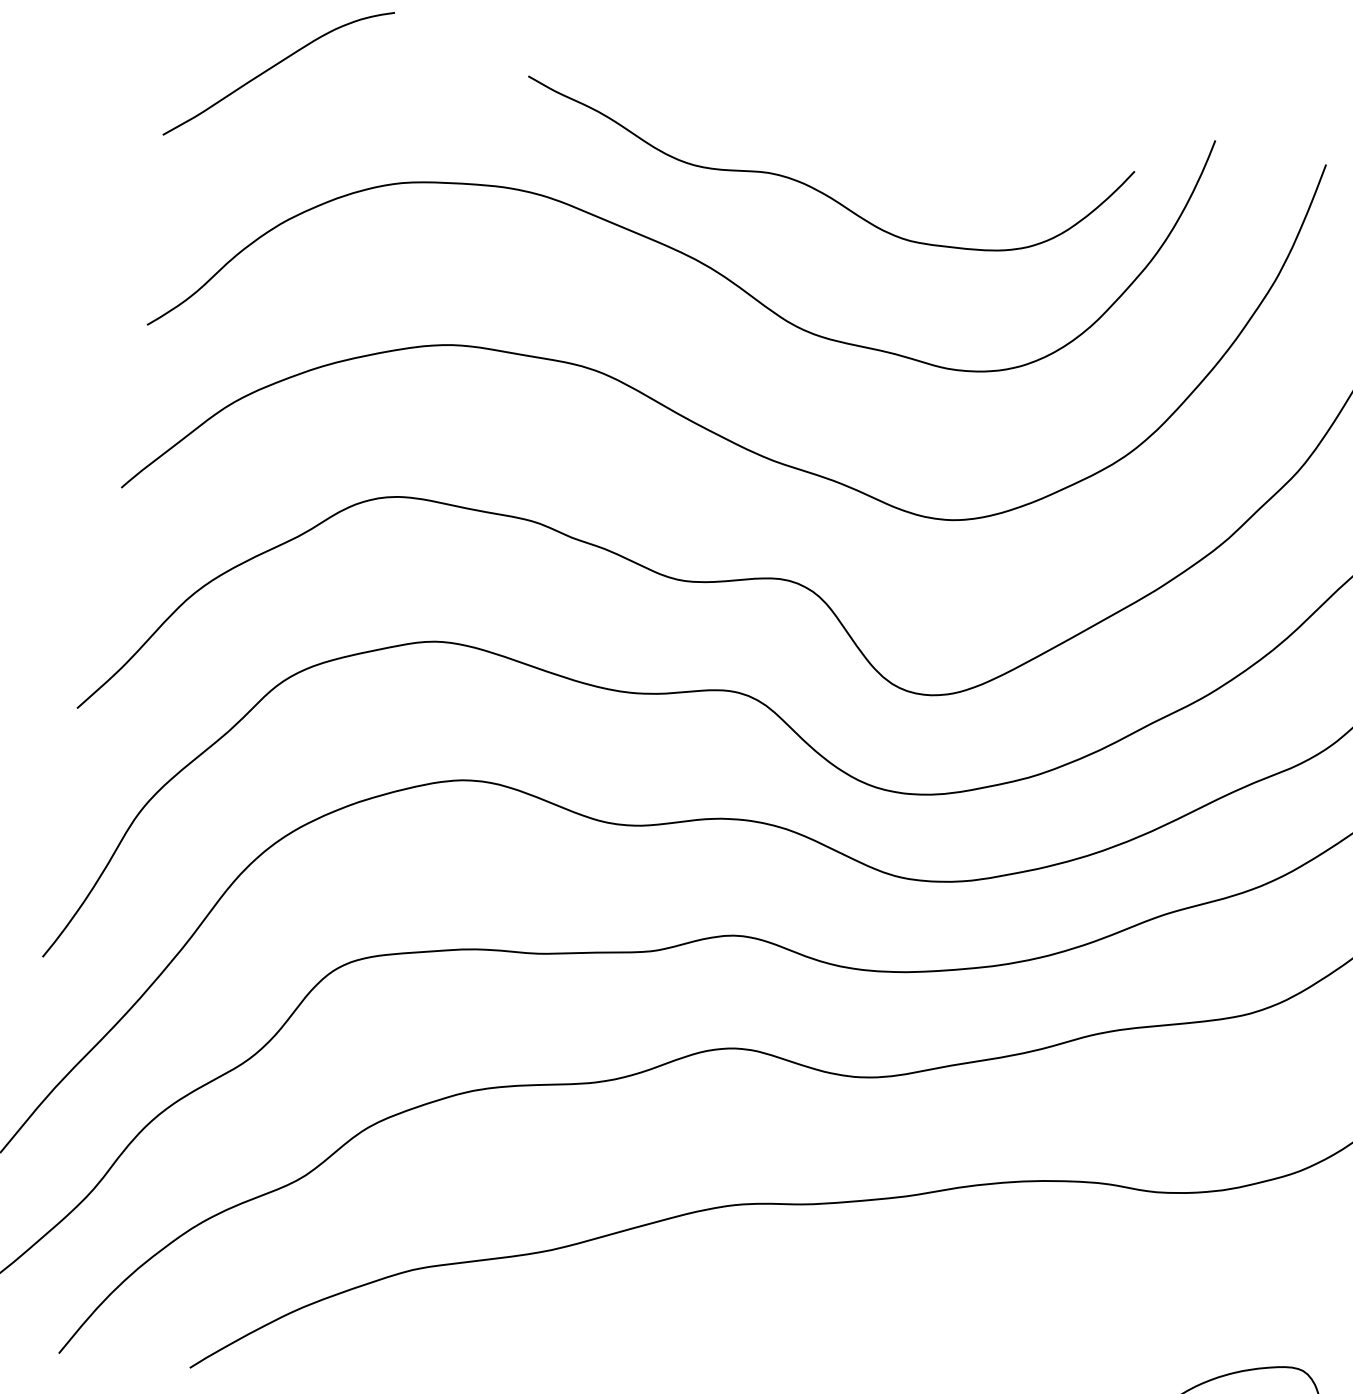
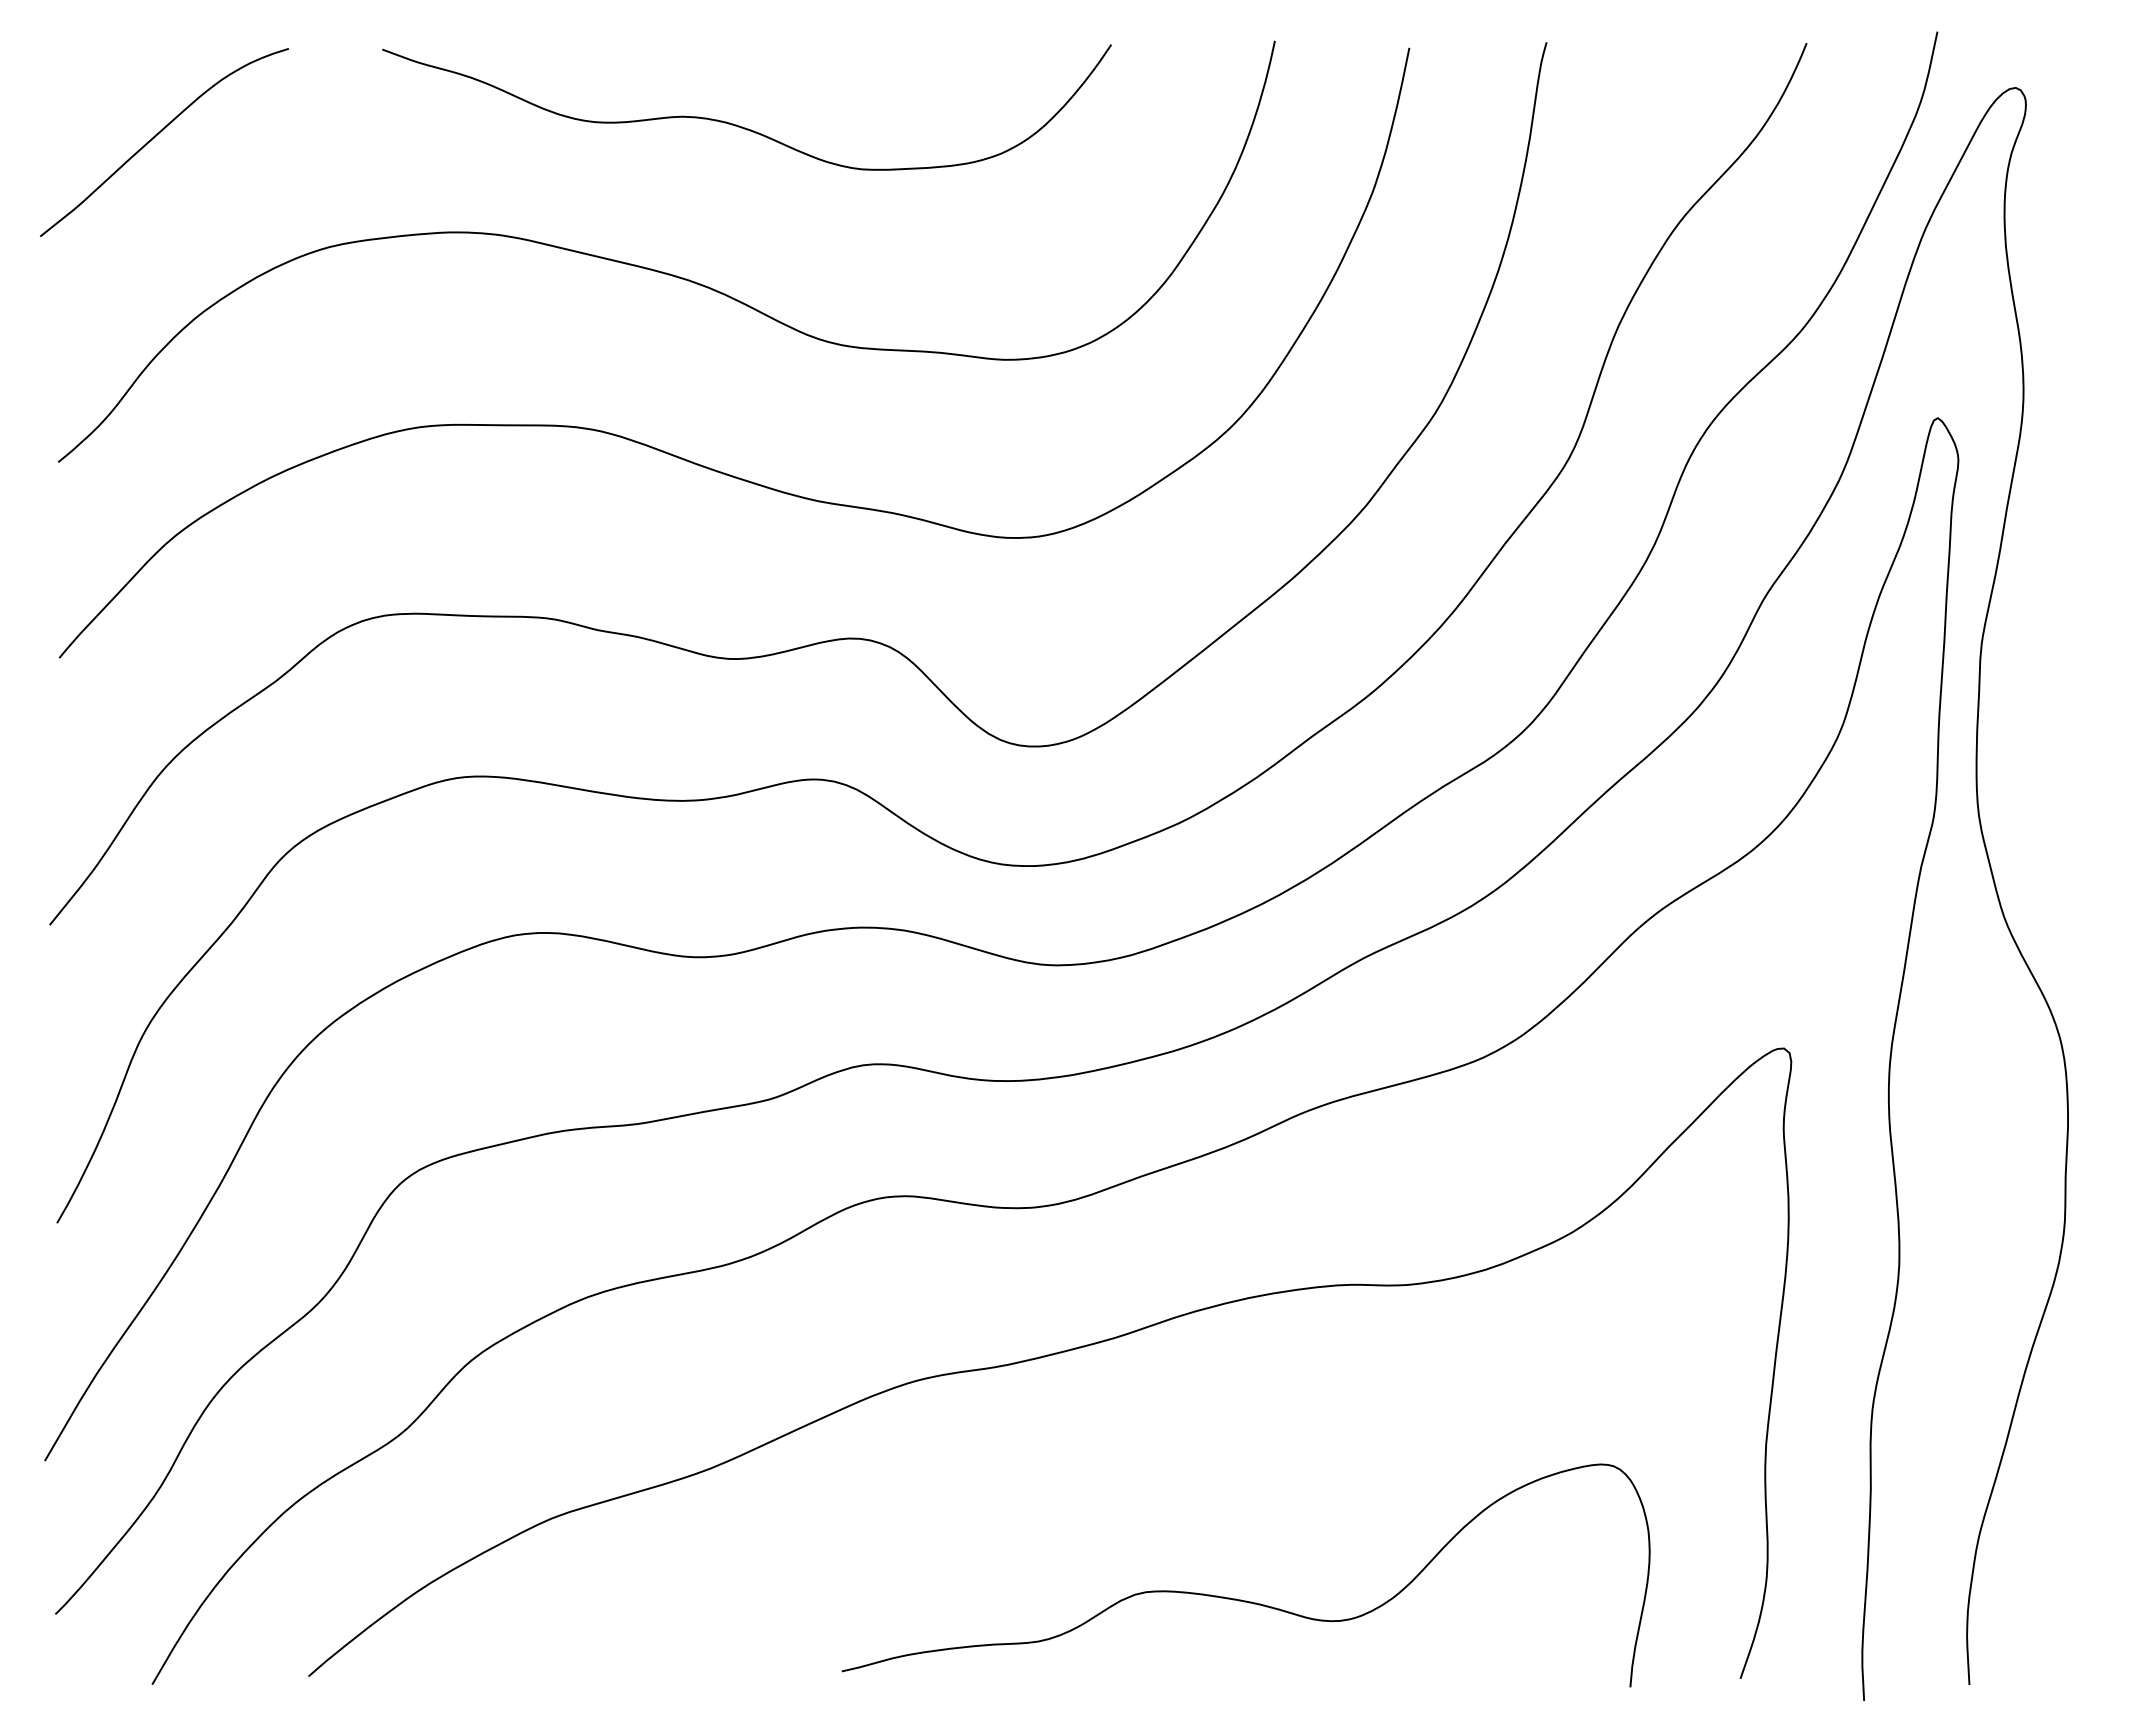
curve: (814, 187) -> (739, 125), moved

